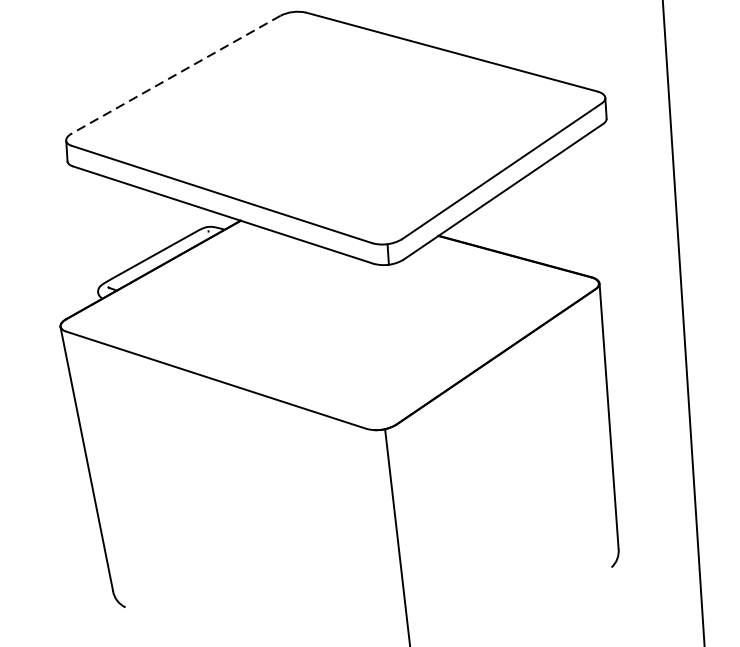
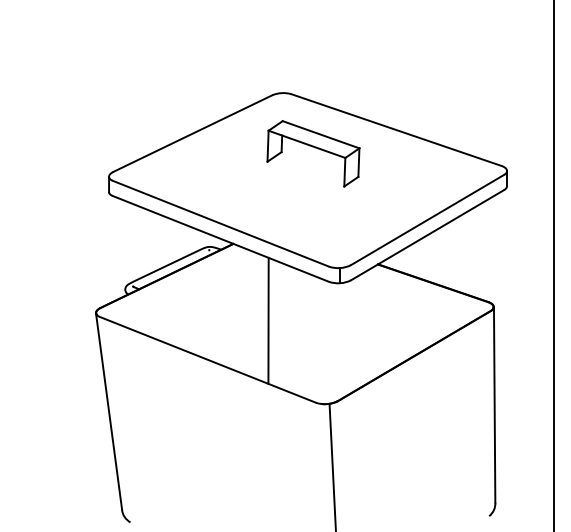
line: (175, 74) -> (192, 133), dashed -> solid
part: (341, 91) -> (313, 153), added
line: (295, 321) -> (268, 320), added

